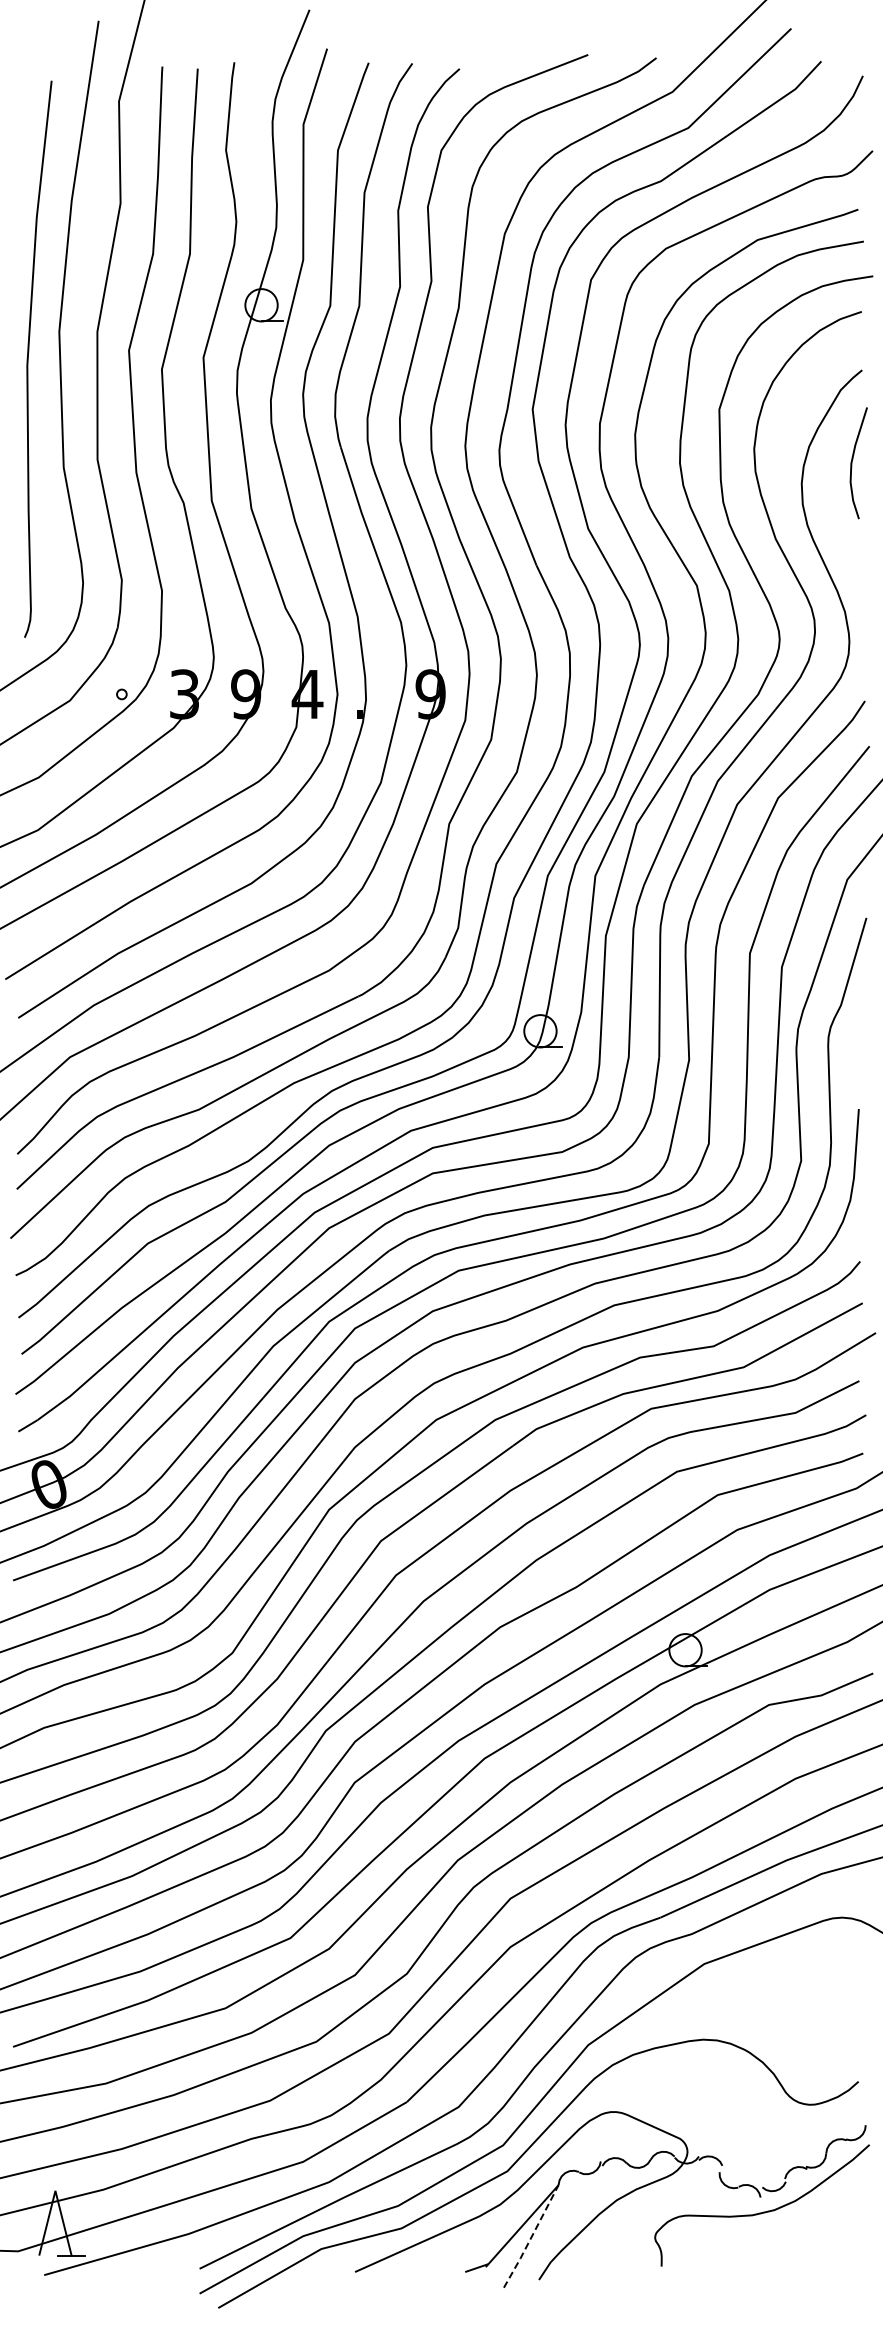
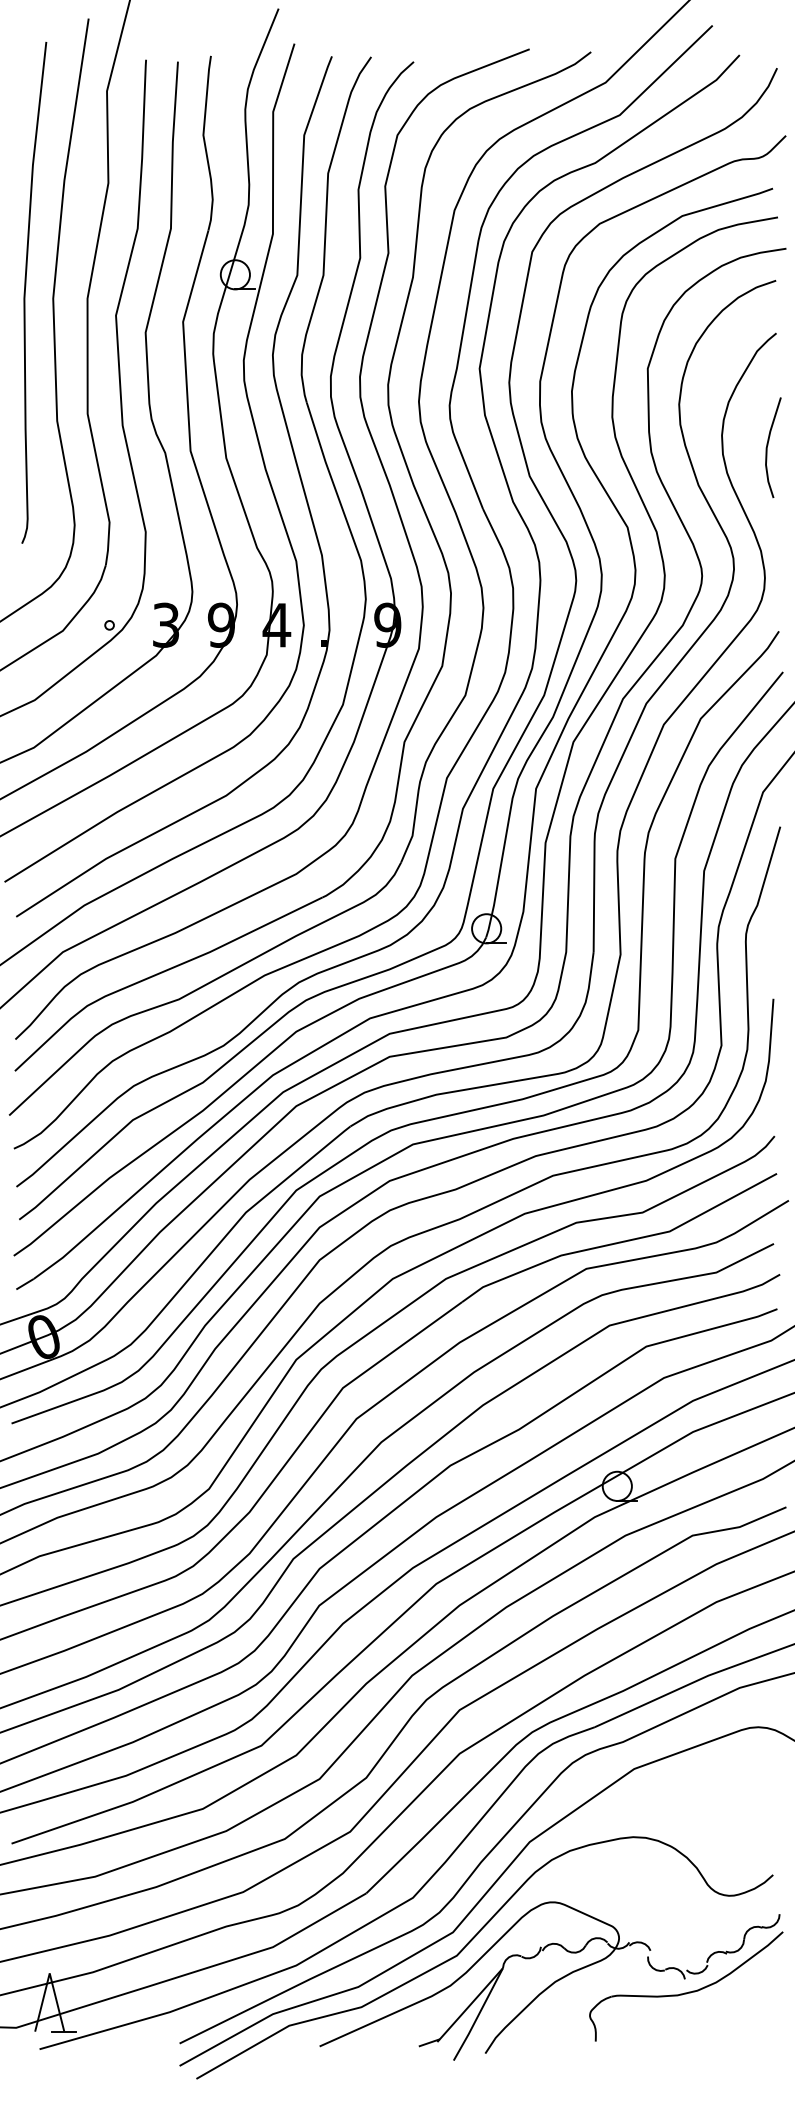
curve: (28, 358) -> (25, 292), moved
curve: (852, 463) -> (767, 447), moved
line: (531, 2237) -> (478, 2015), dashed -> solid

